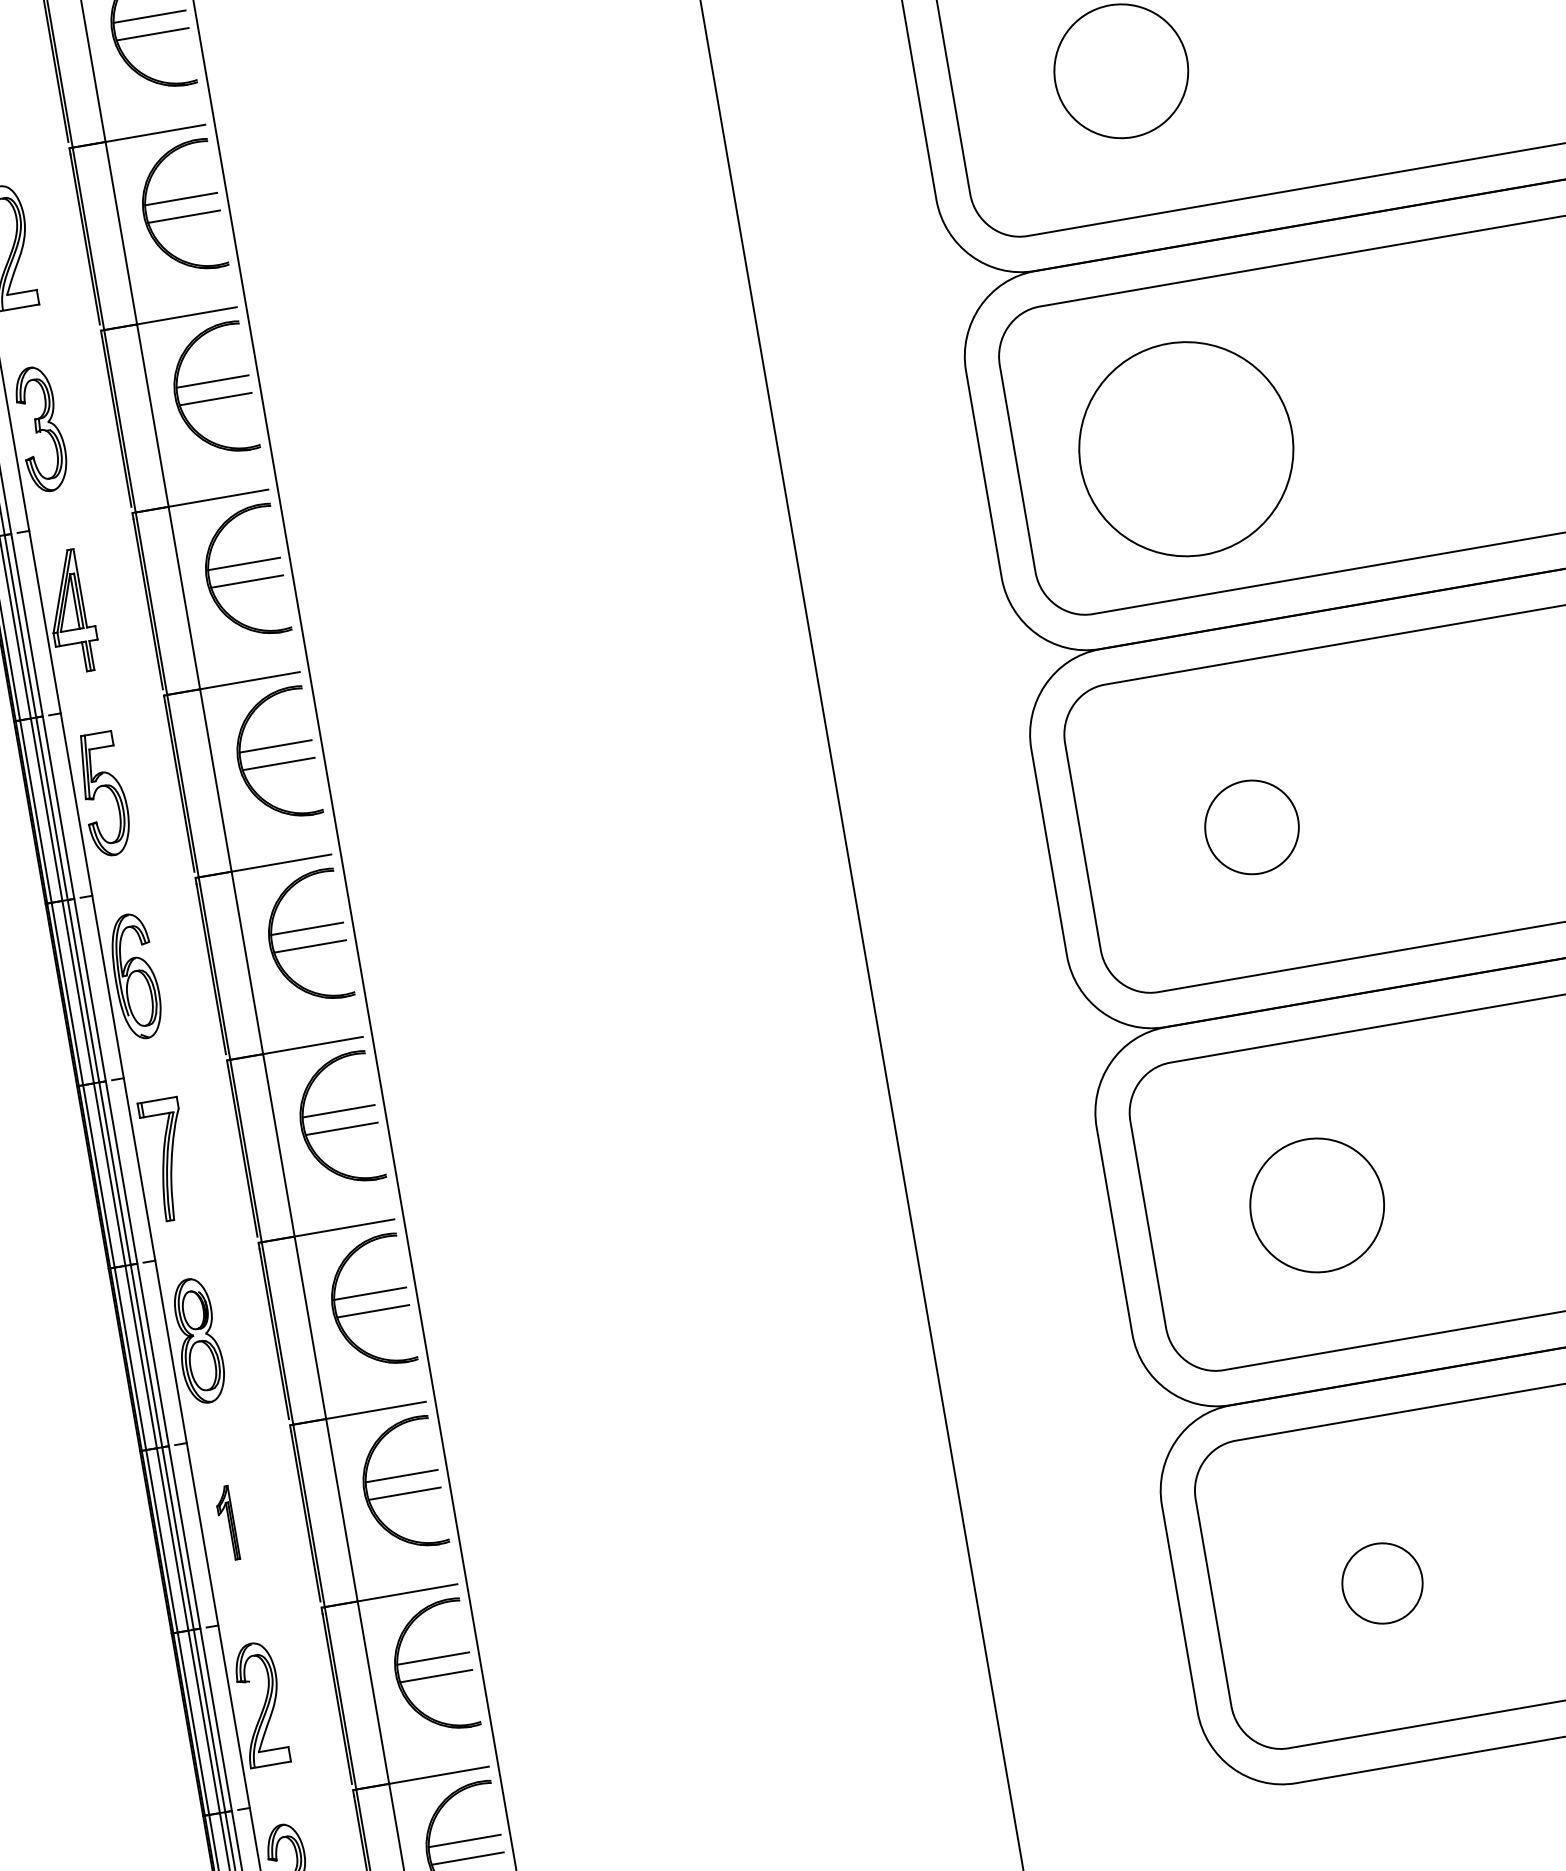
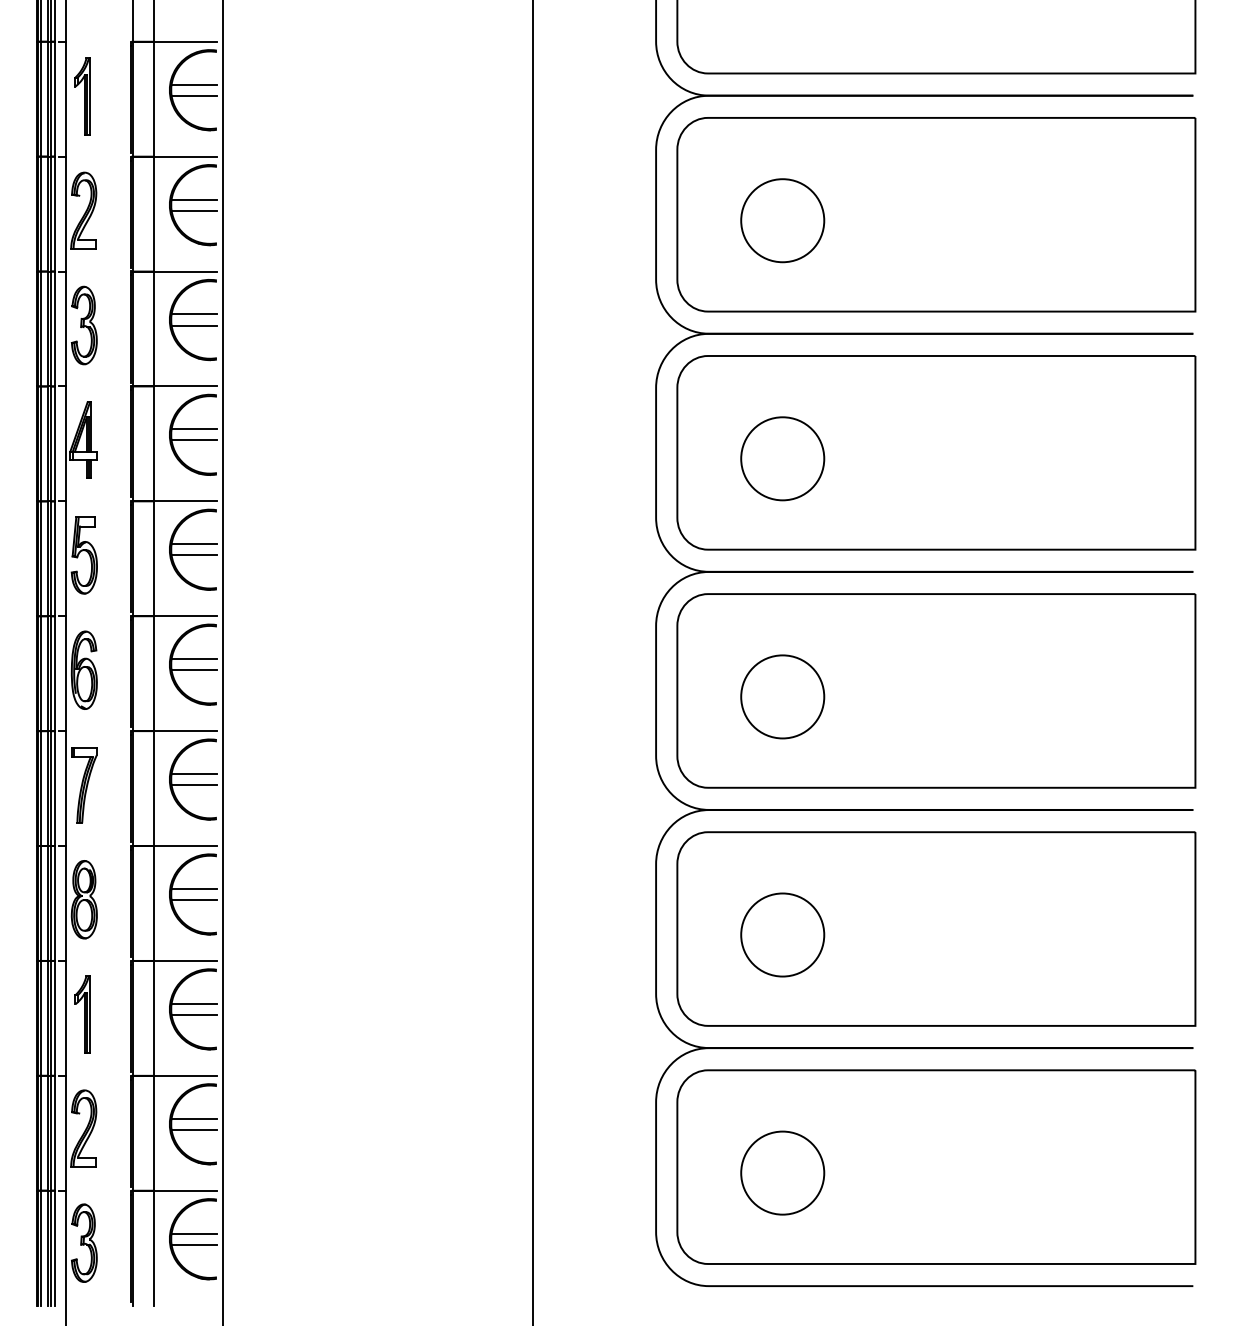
circle: (1186, 448) -> (782, 458), size x0.62
circle: (1251, 826) -> (782, 696), size x1.43
part: (227, 1523) -> (82, 1014), size x1.67
circle: (1381, 1582) -> (782, 1172), size x1.67

